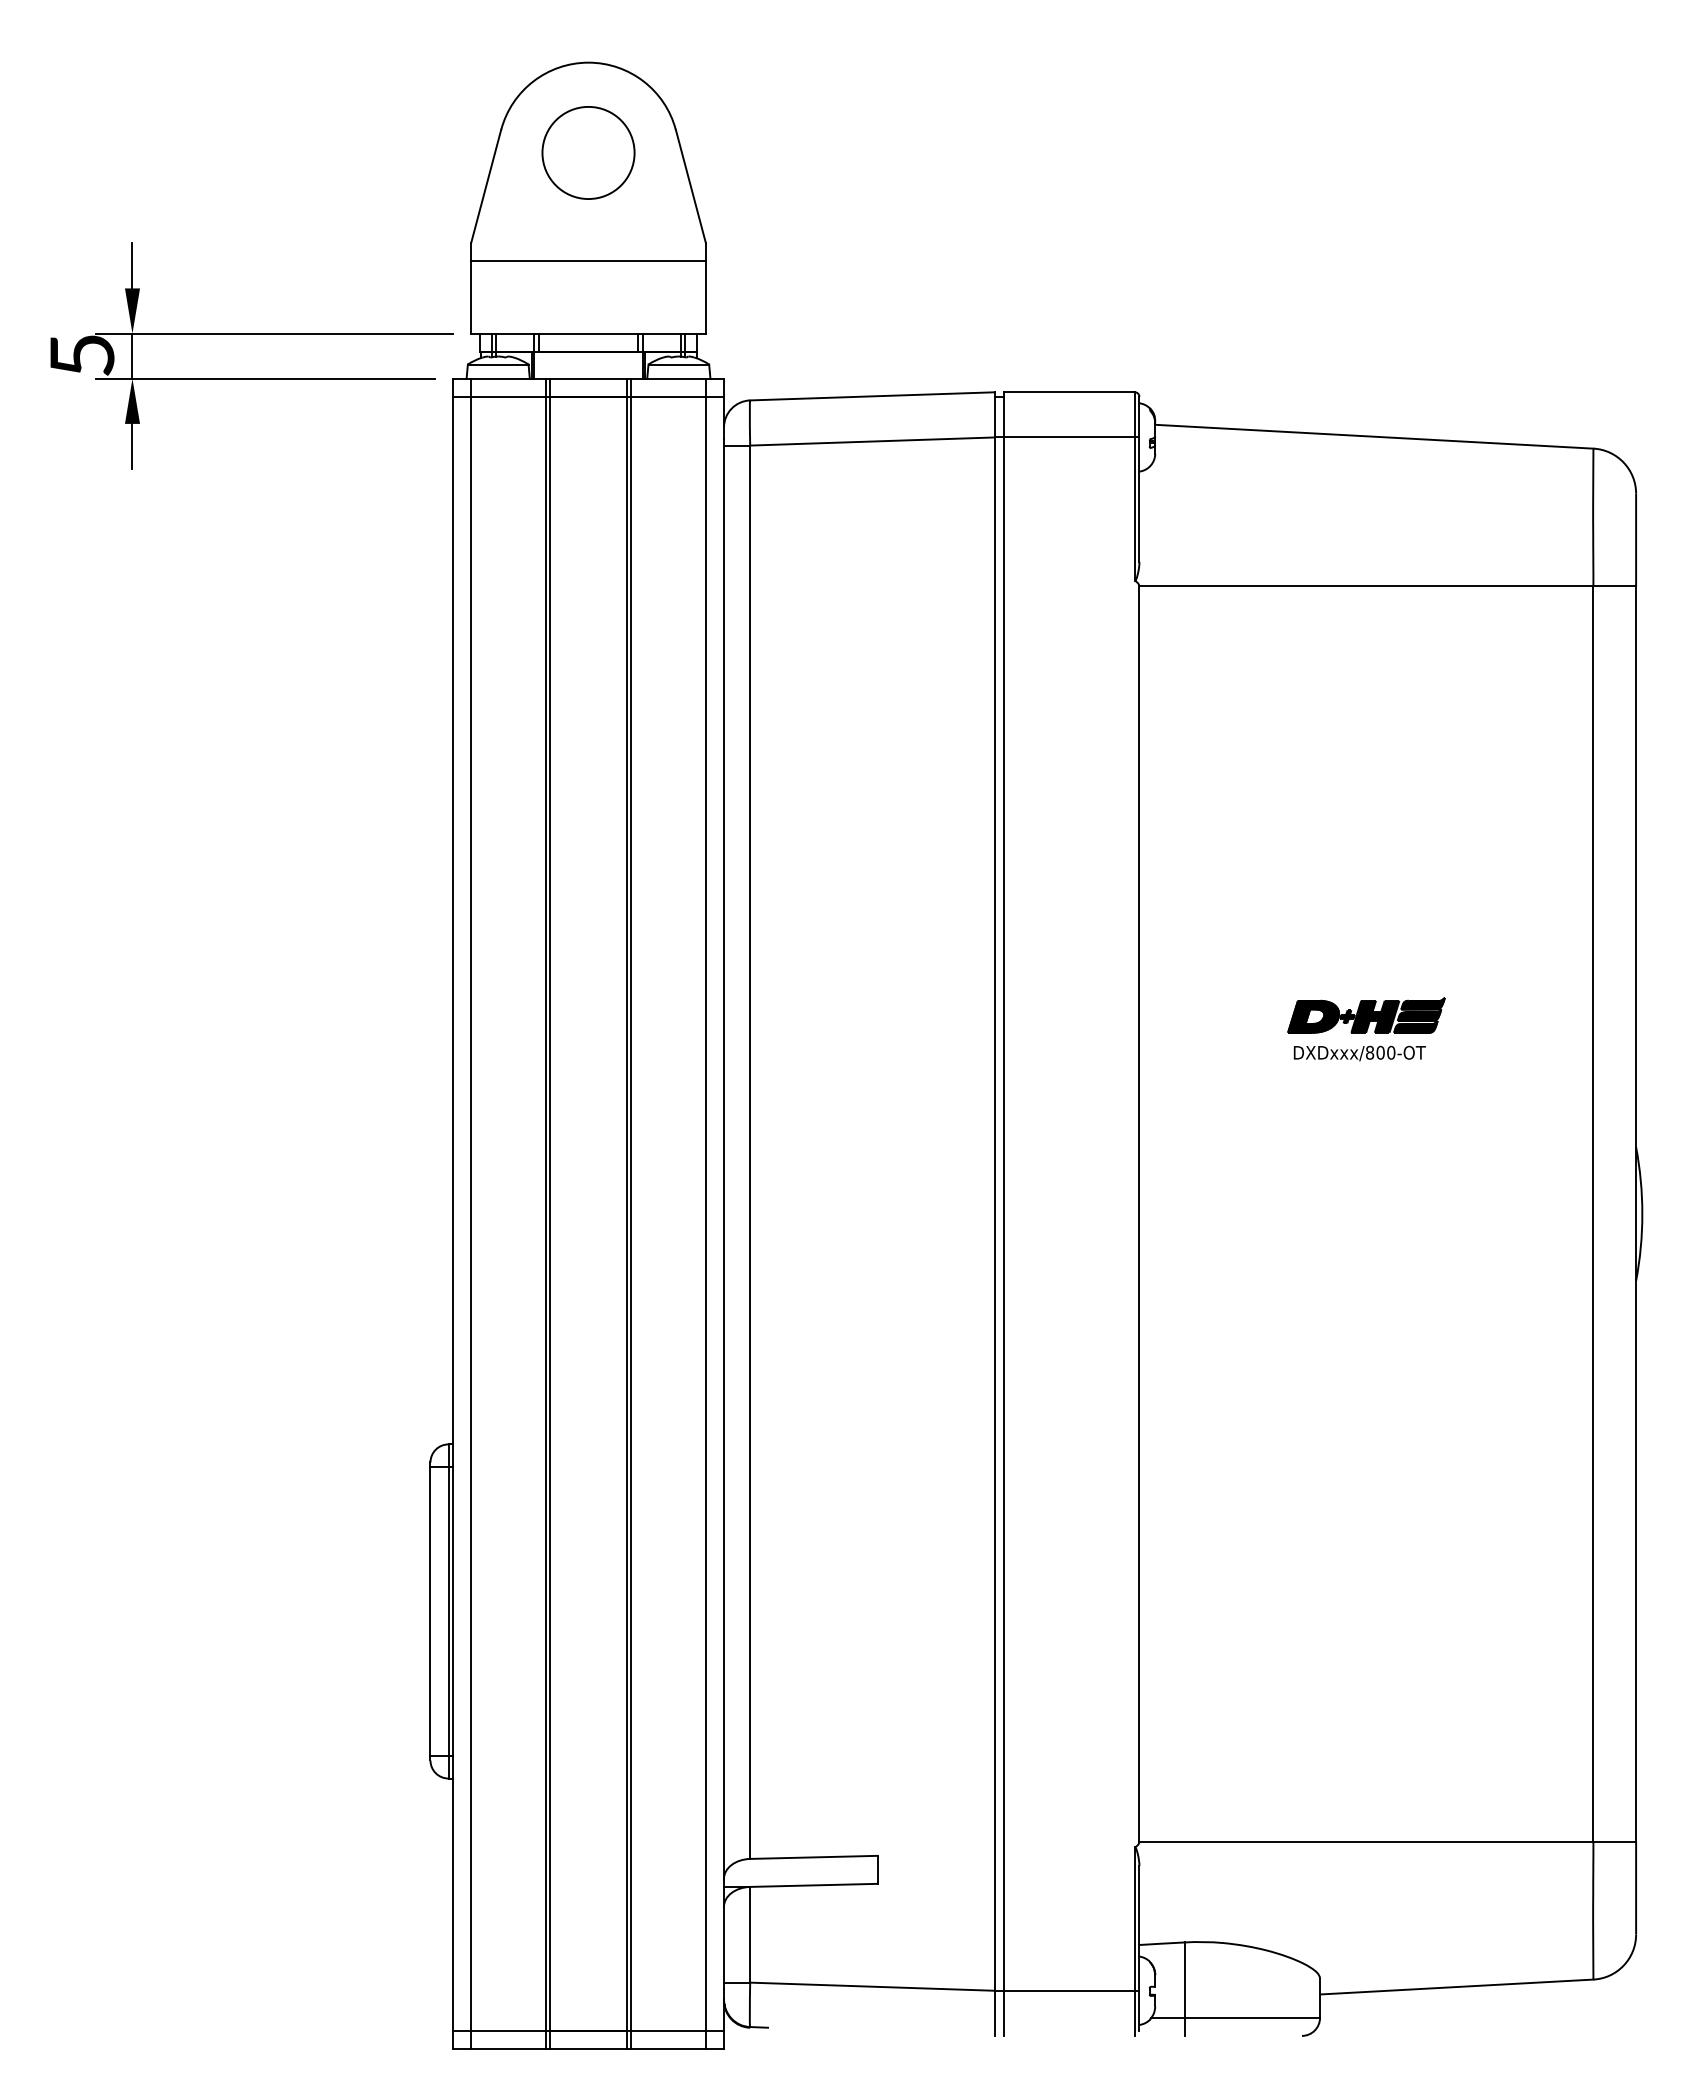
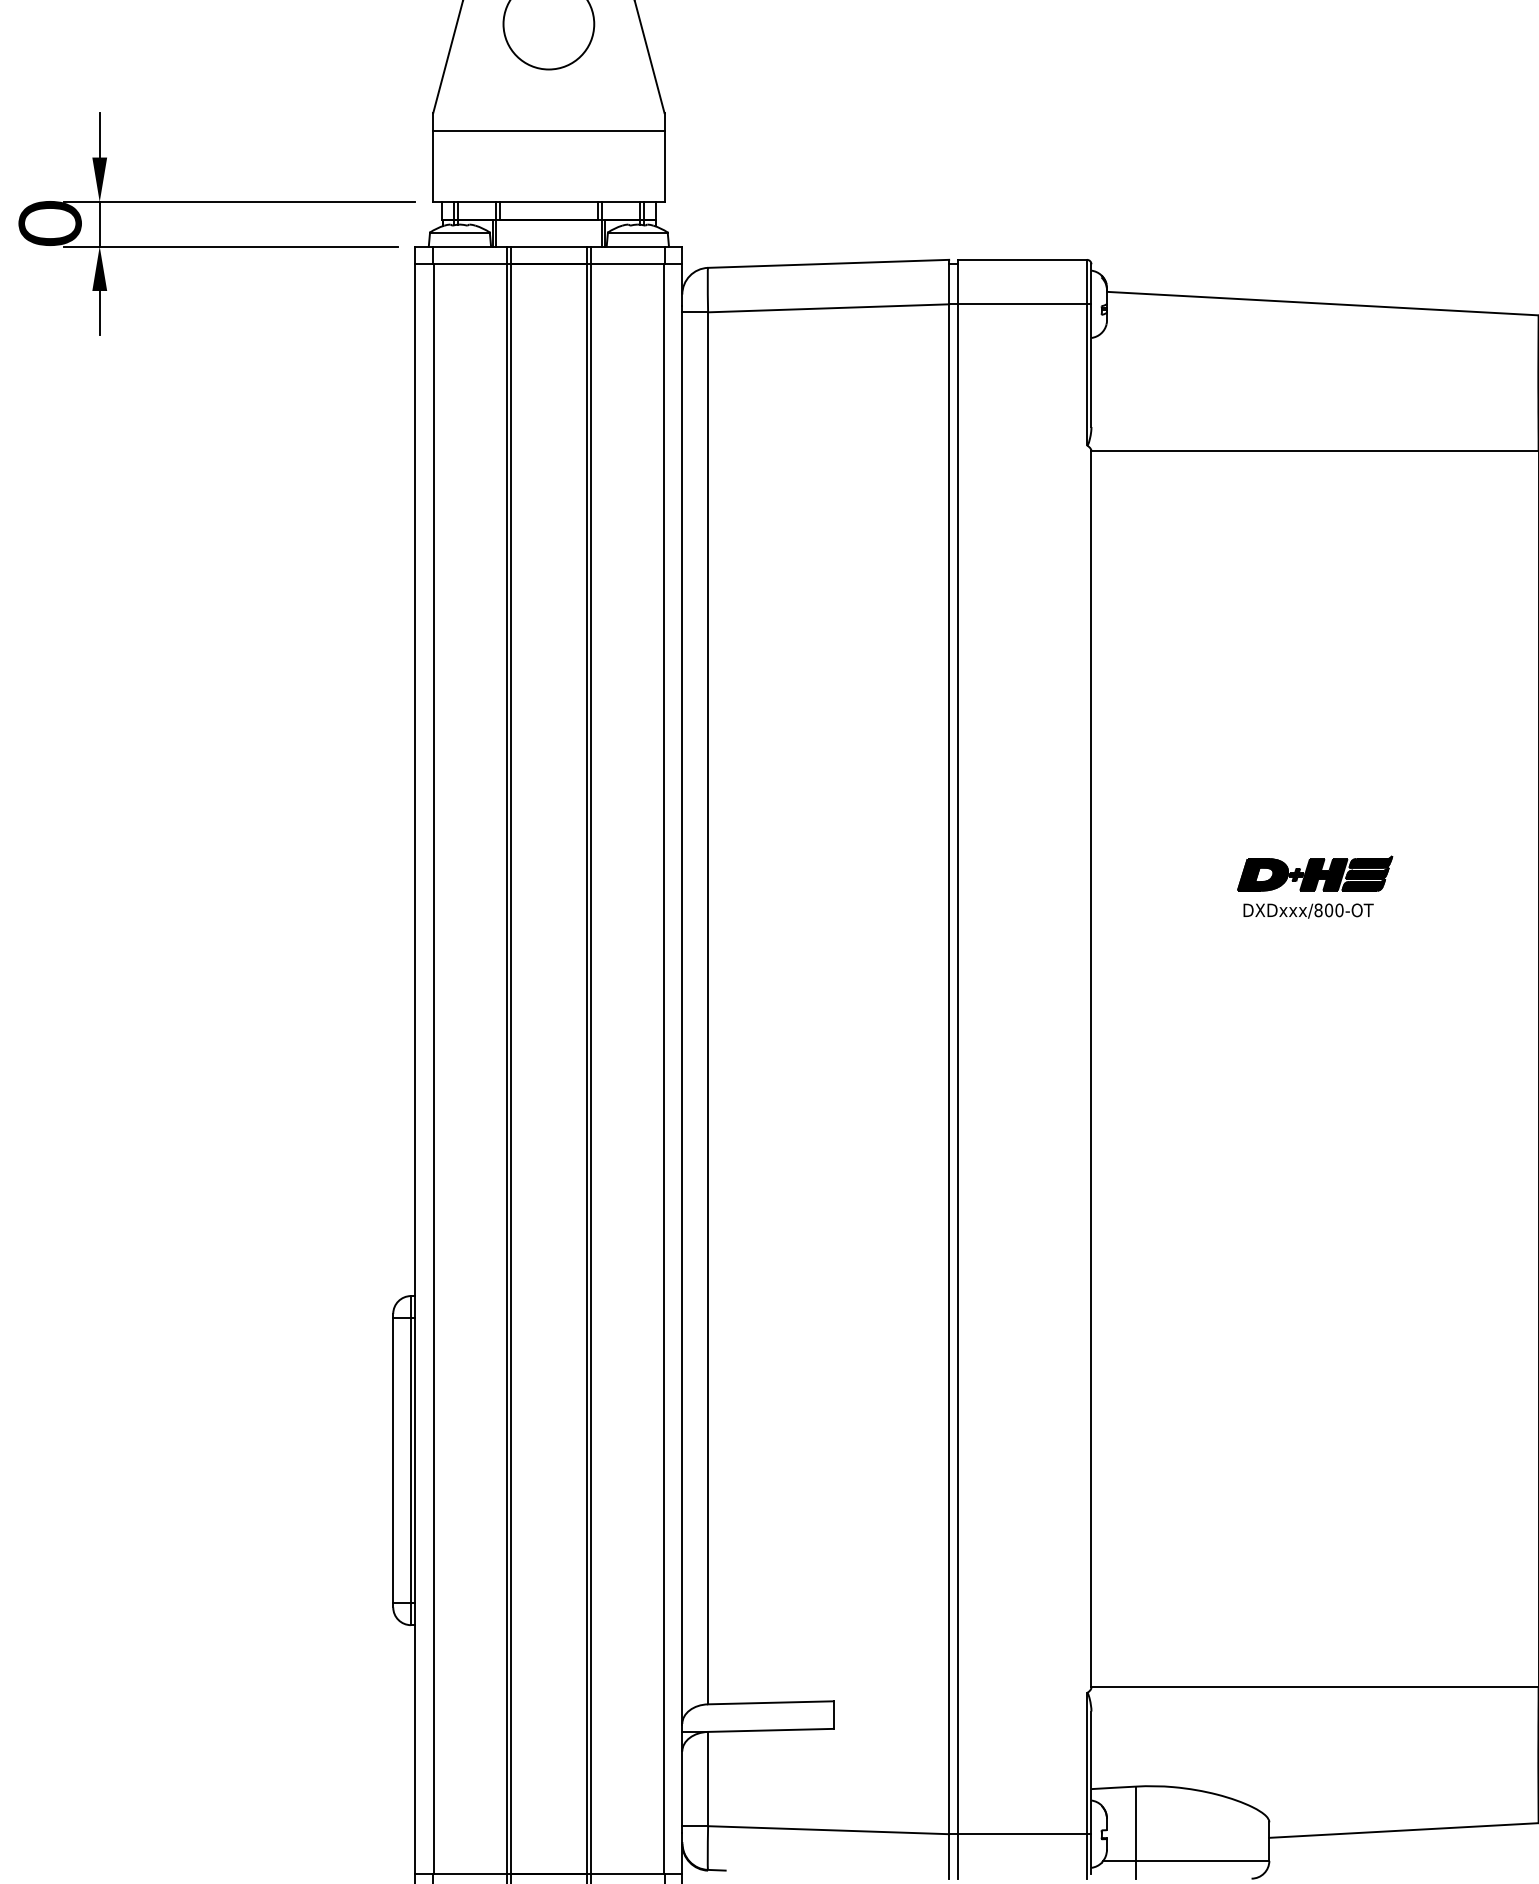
text: (82, 355) -> (50, 223), 5 -> 0

